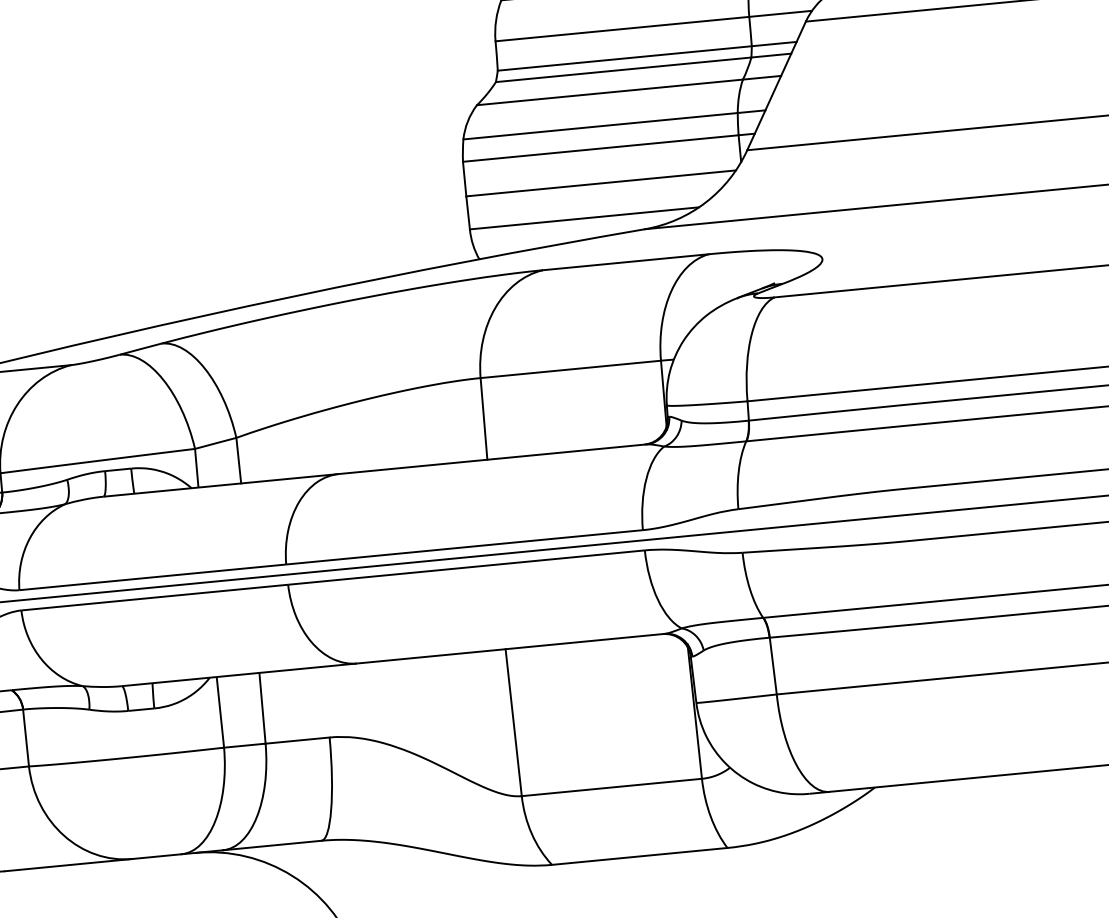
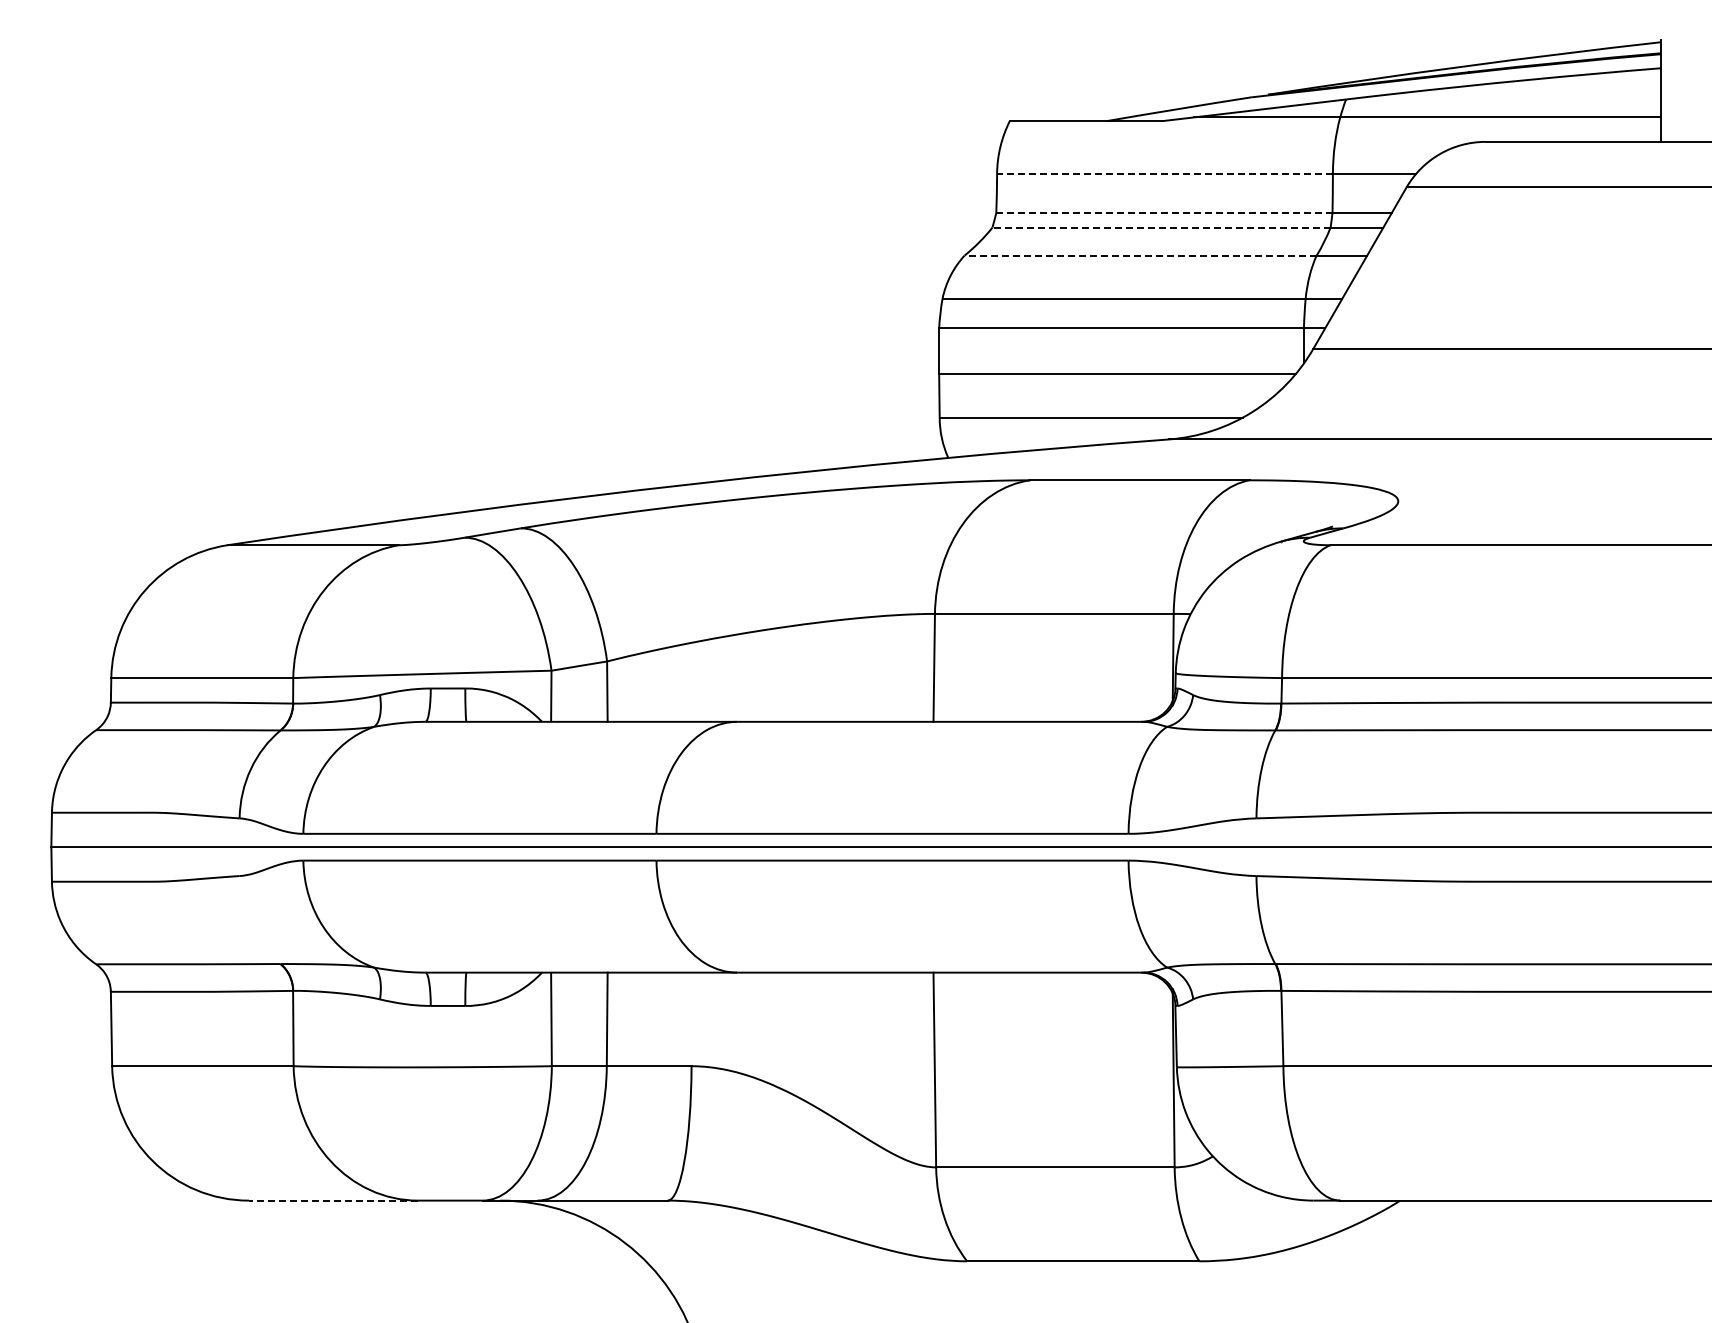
line: (622, 29) -> (1165, 174), solid -> dashed
line: (624, 58) -> (1163, 212), solid -> dashed
line: (623, 69) -> (1161, 227), solid -> dashed
line: (609, 92) -> (1140, 255), solid -> dashed
line: (68, 865) -> (333, 1200), solid -> dashed

